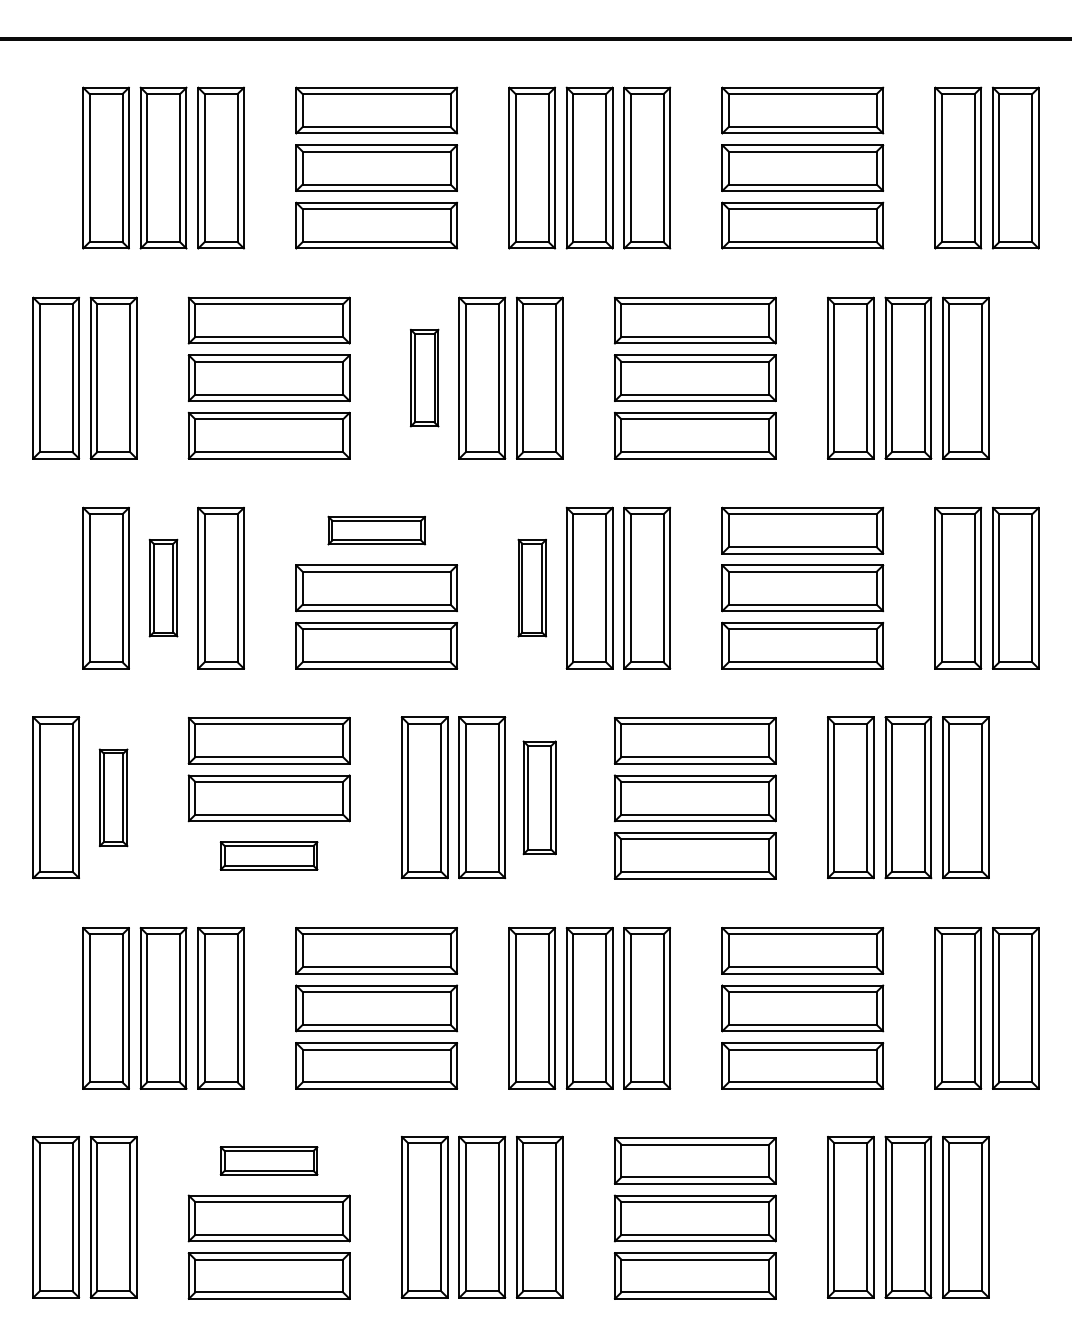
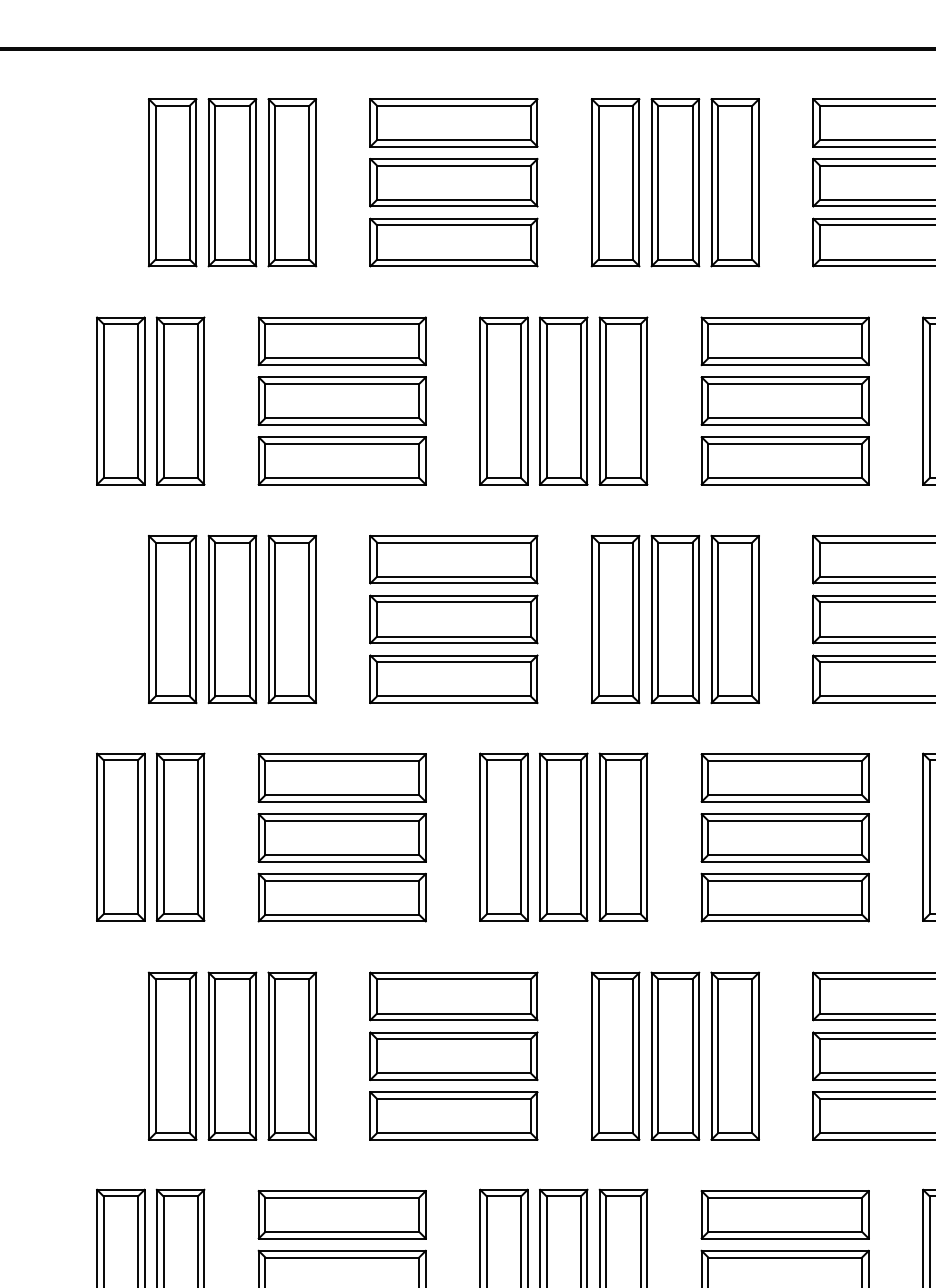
part: (424, 377) -> (503, 400), size x1.67
part: (376, 530) -> (453, 559), size x1.67
part: (163, 587) -> (232, 618), size x1.67
part: (532, 587) -> (615, 618), size x1.67
part: (113, 797) -> (180, 836), size x1.67
part: (539, 797) -> (623, 836), size x1.43
part: (268, 855) -> (341, 897), size x1.67
part: (268, 1160) -> (341, 1214), size x1.67

